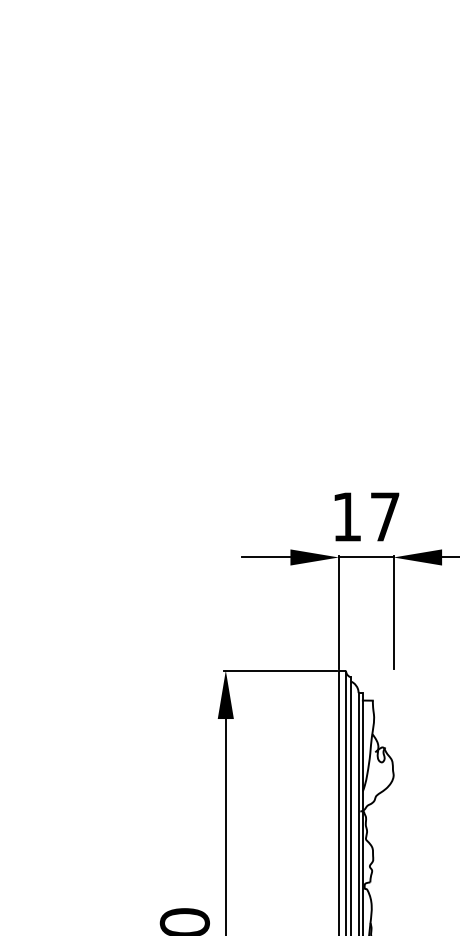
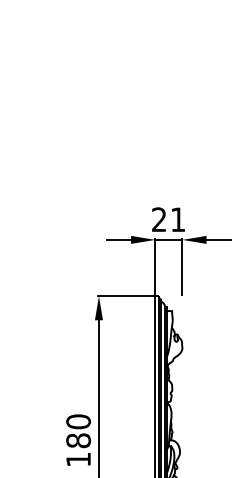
text: (365, 516) -> (168, 219), 17 -> 21

